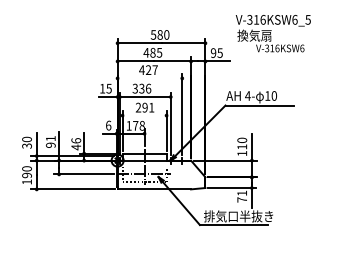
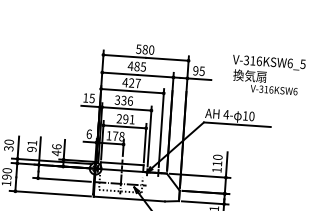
text: (272, 33) -> (267, 75), moved
line: (149, 78) -> (132, 91), added
line: (144, 115) -> (124, 126), added

